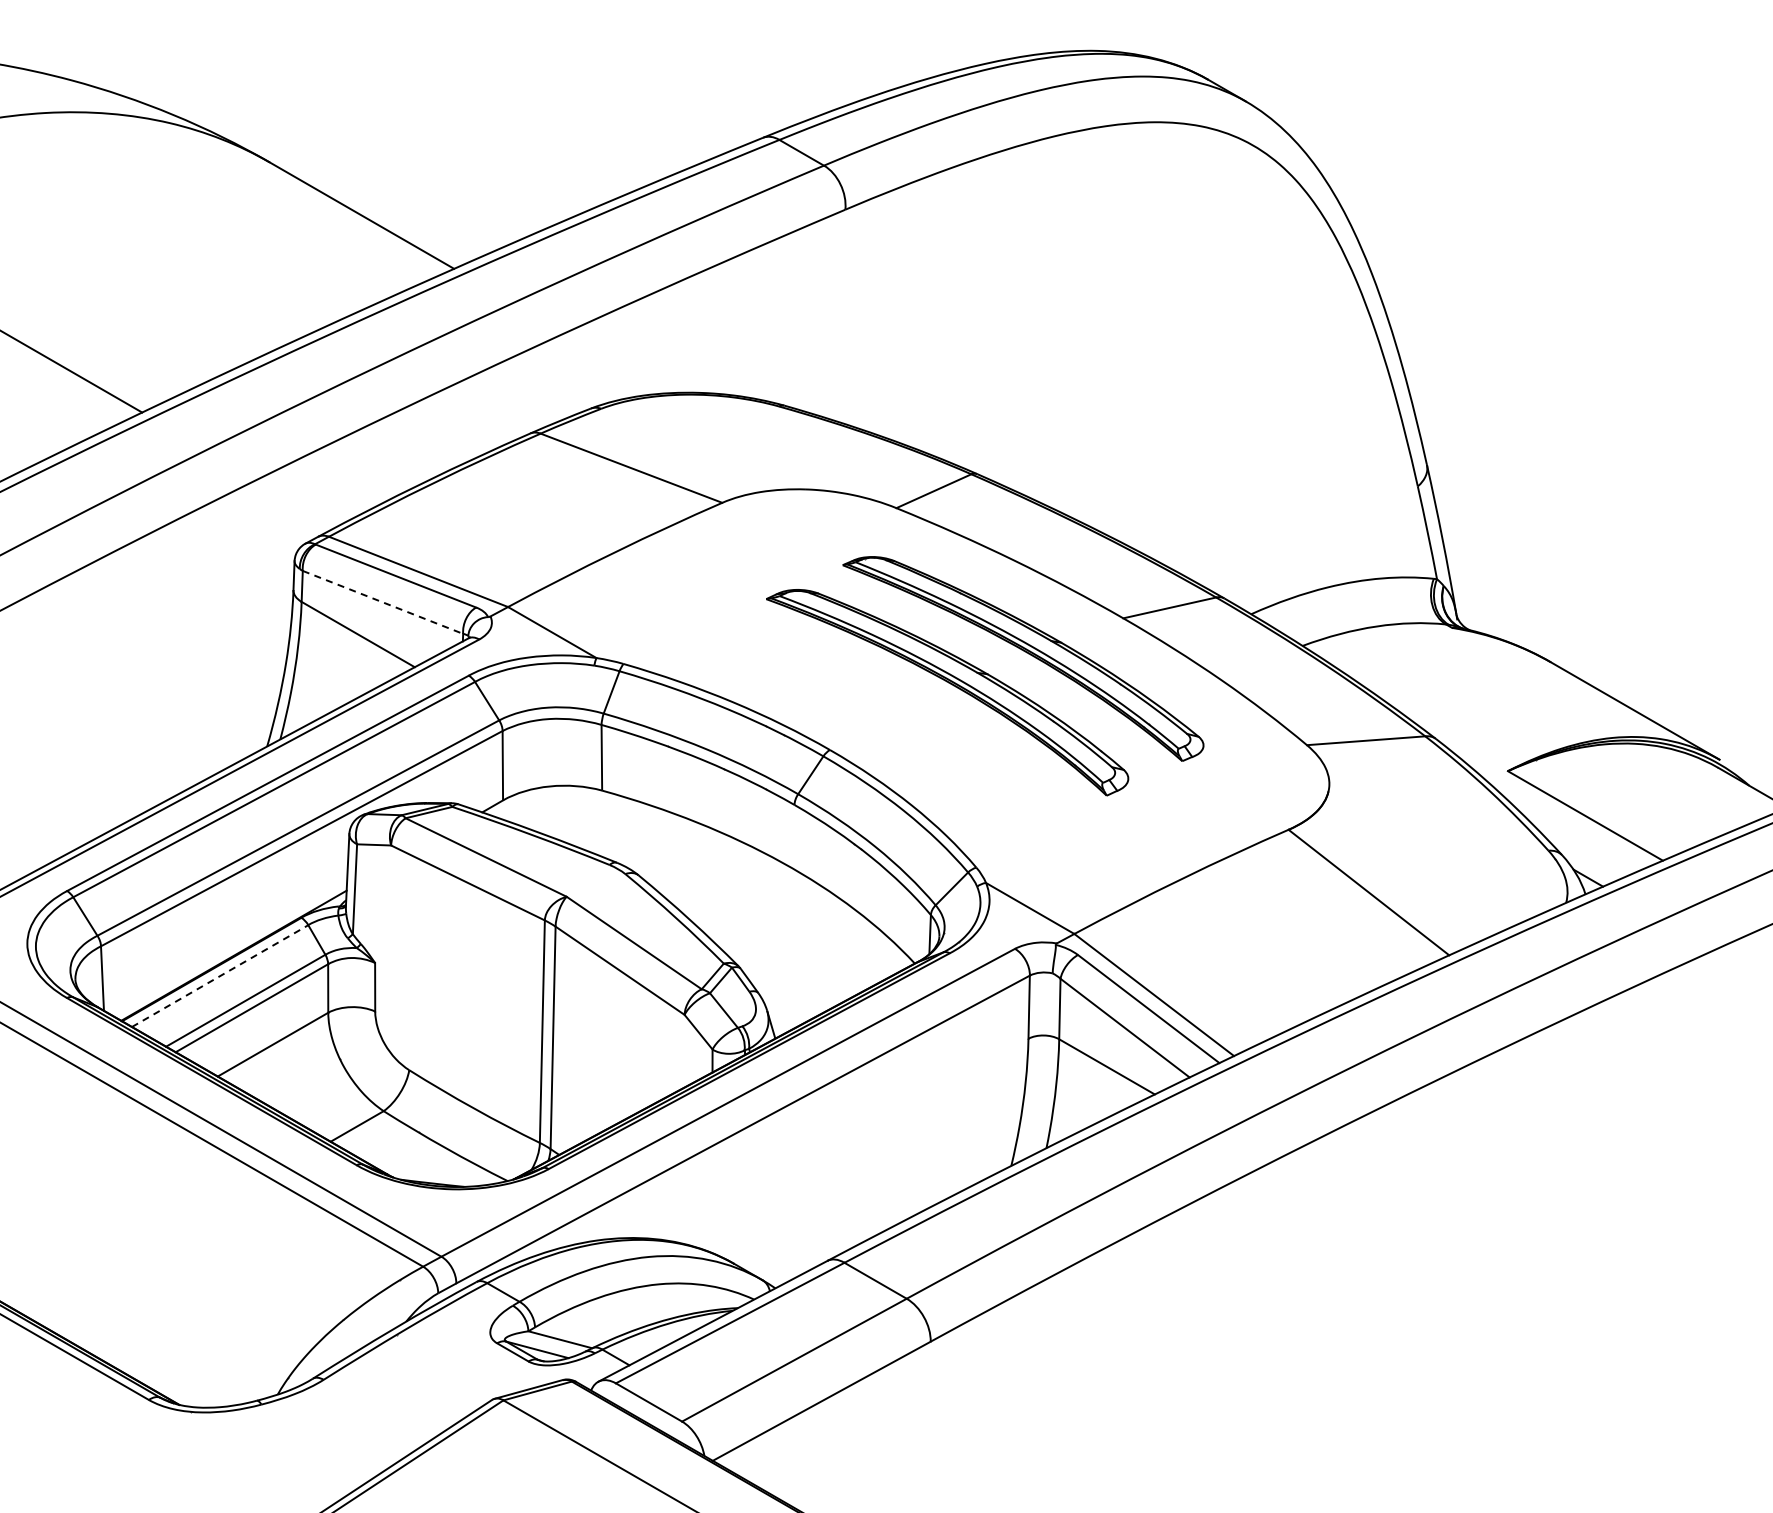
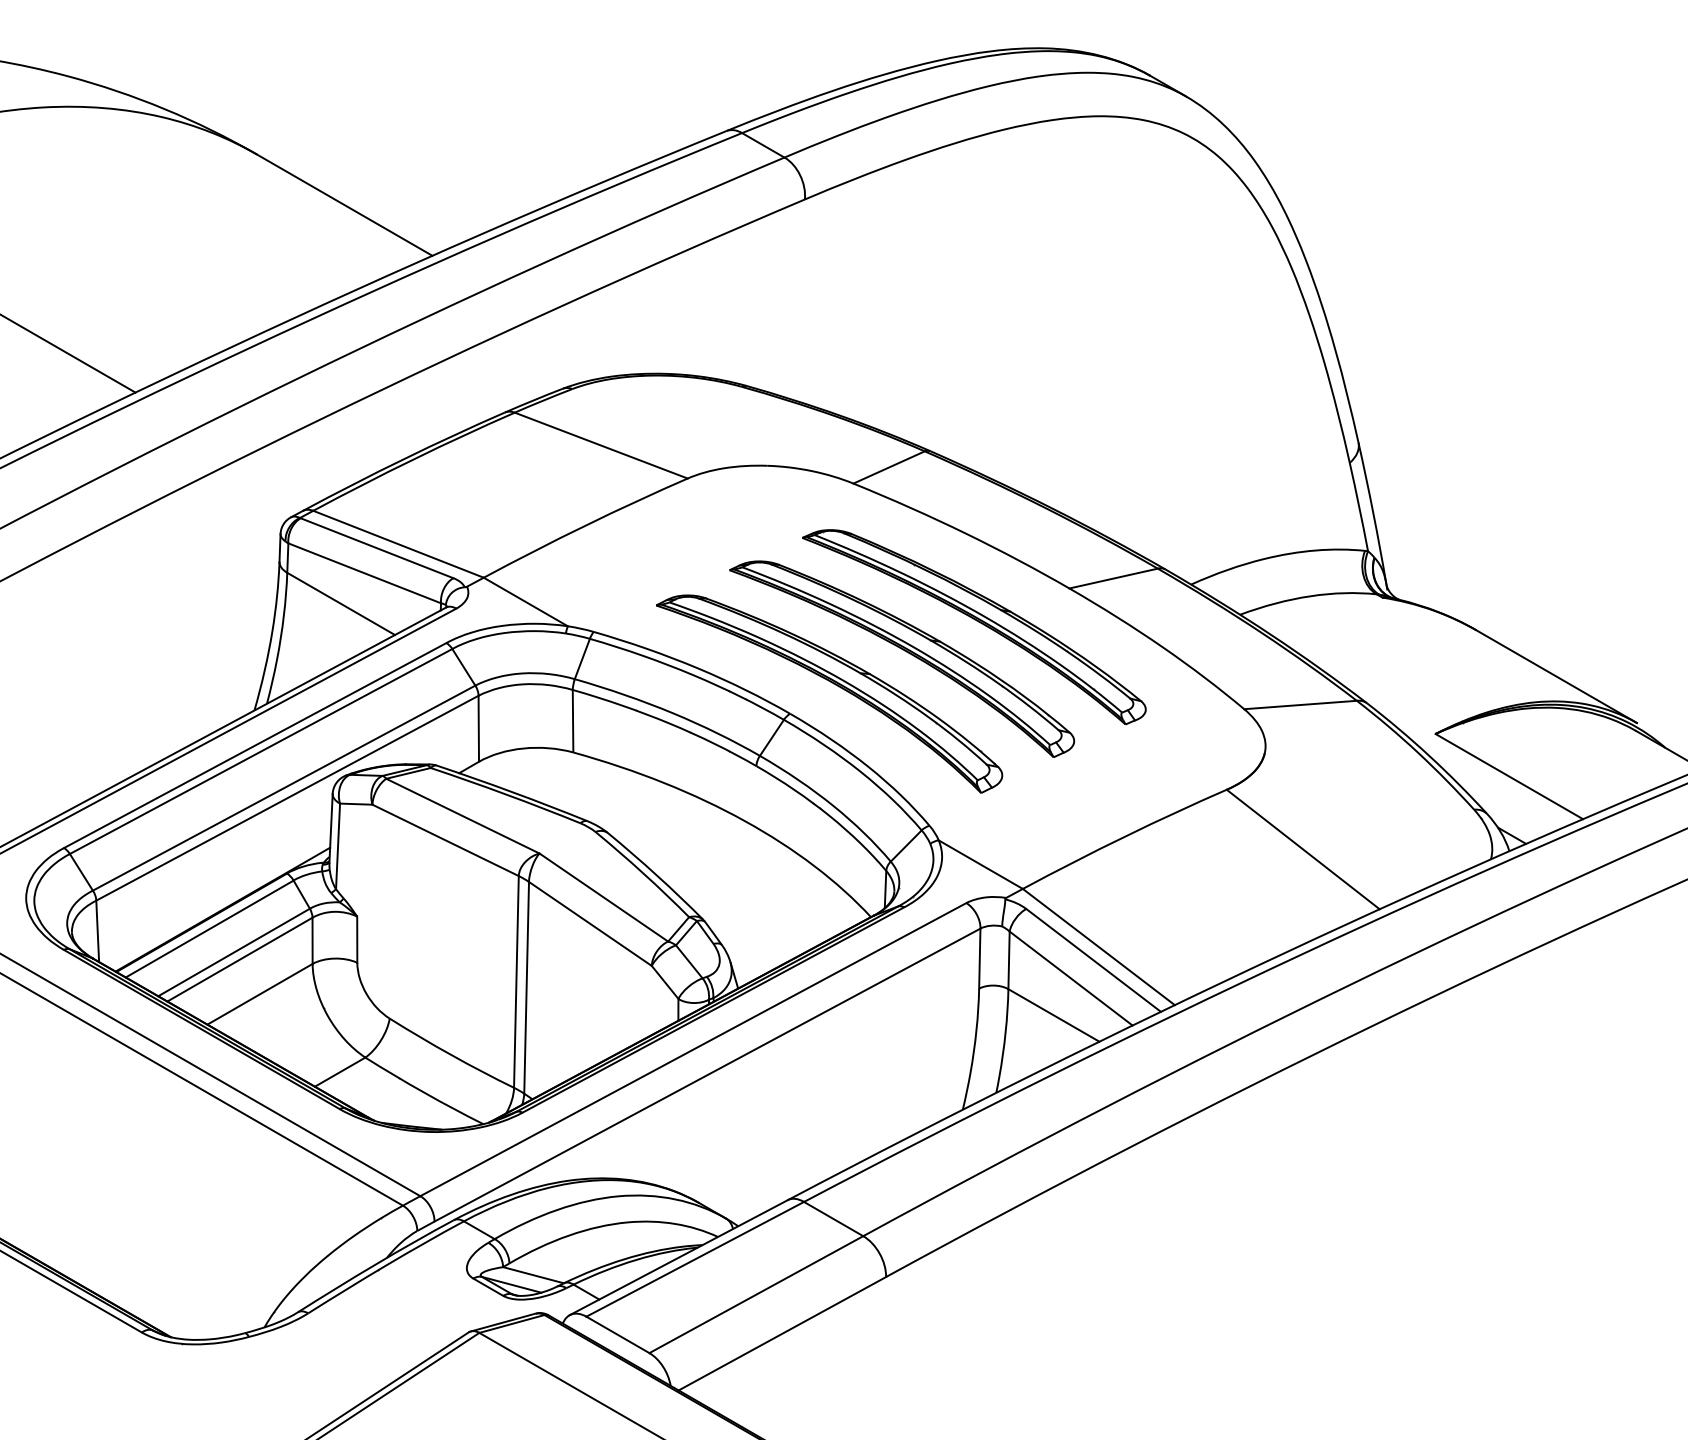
line: (383, 602) -> (365, 573), dashed -> solid
part: (876, 719) -> (834, 684), added
line: (220, 976) -> (210, 929), dashed -> solid

